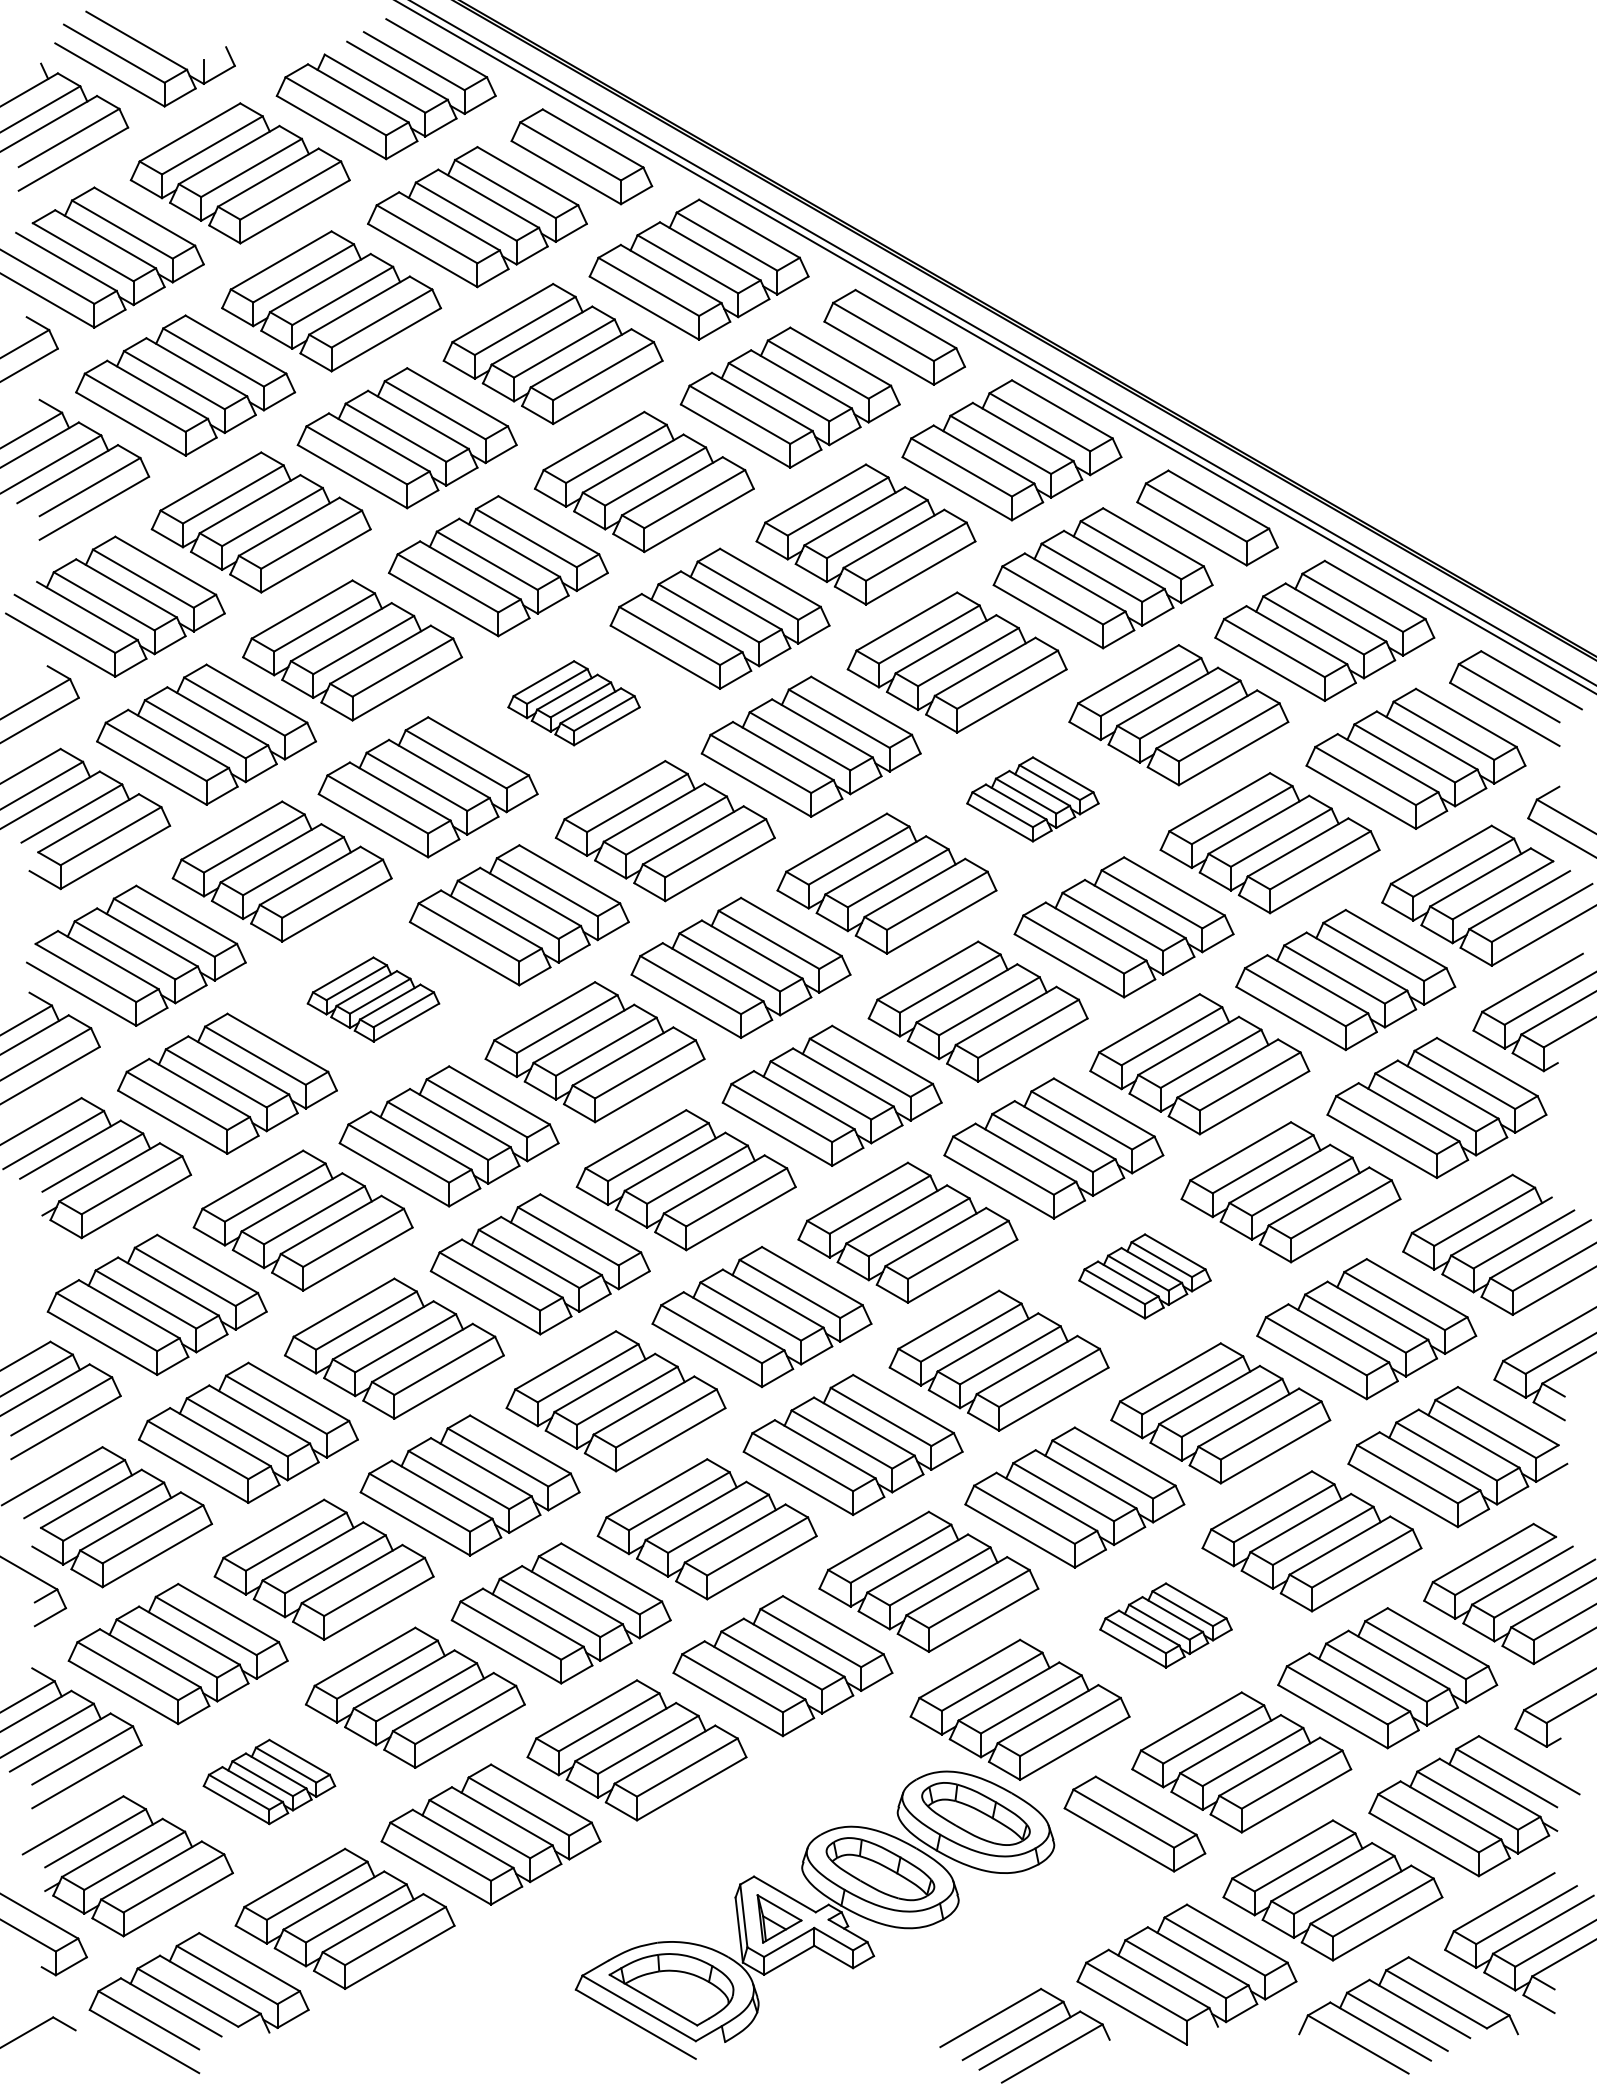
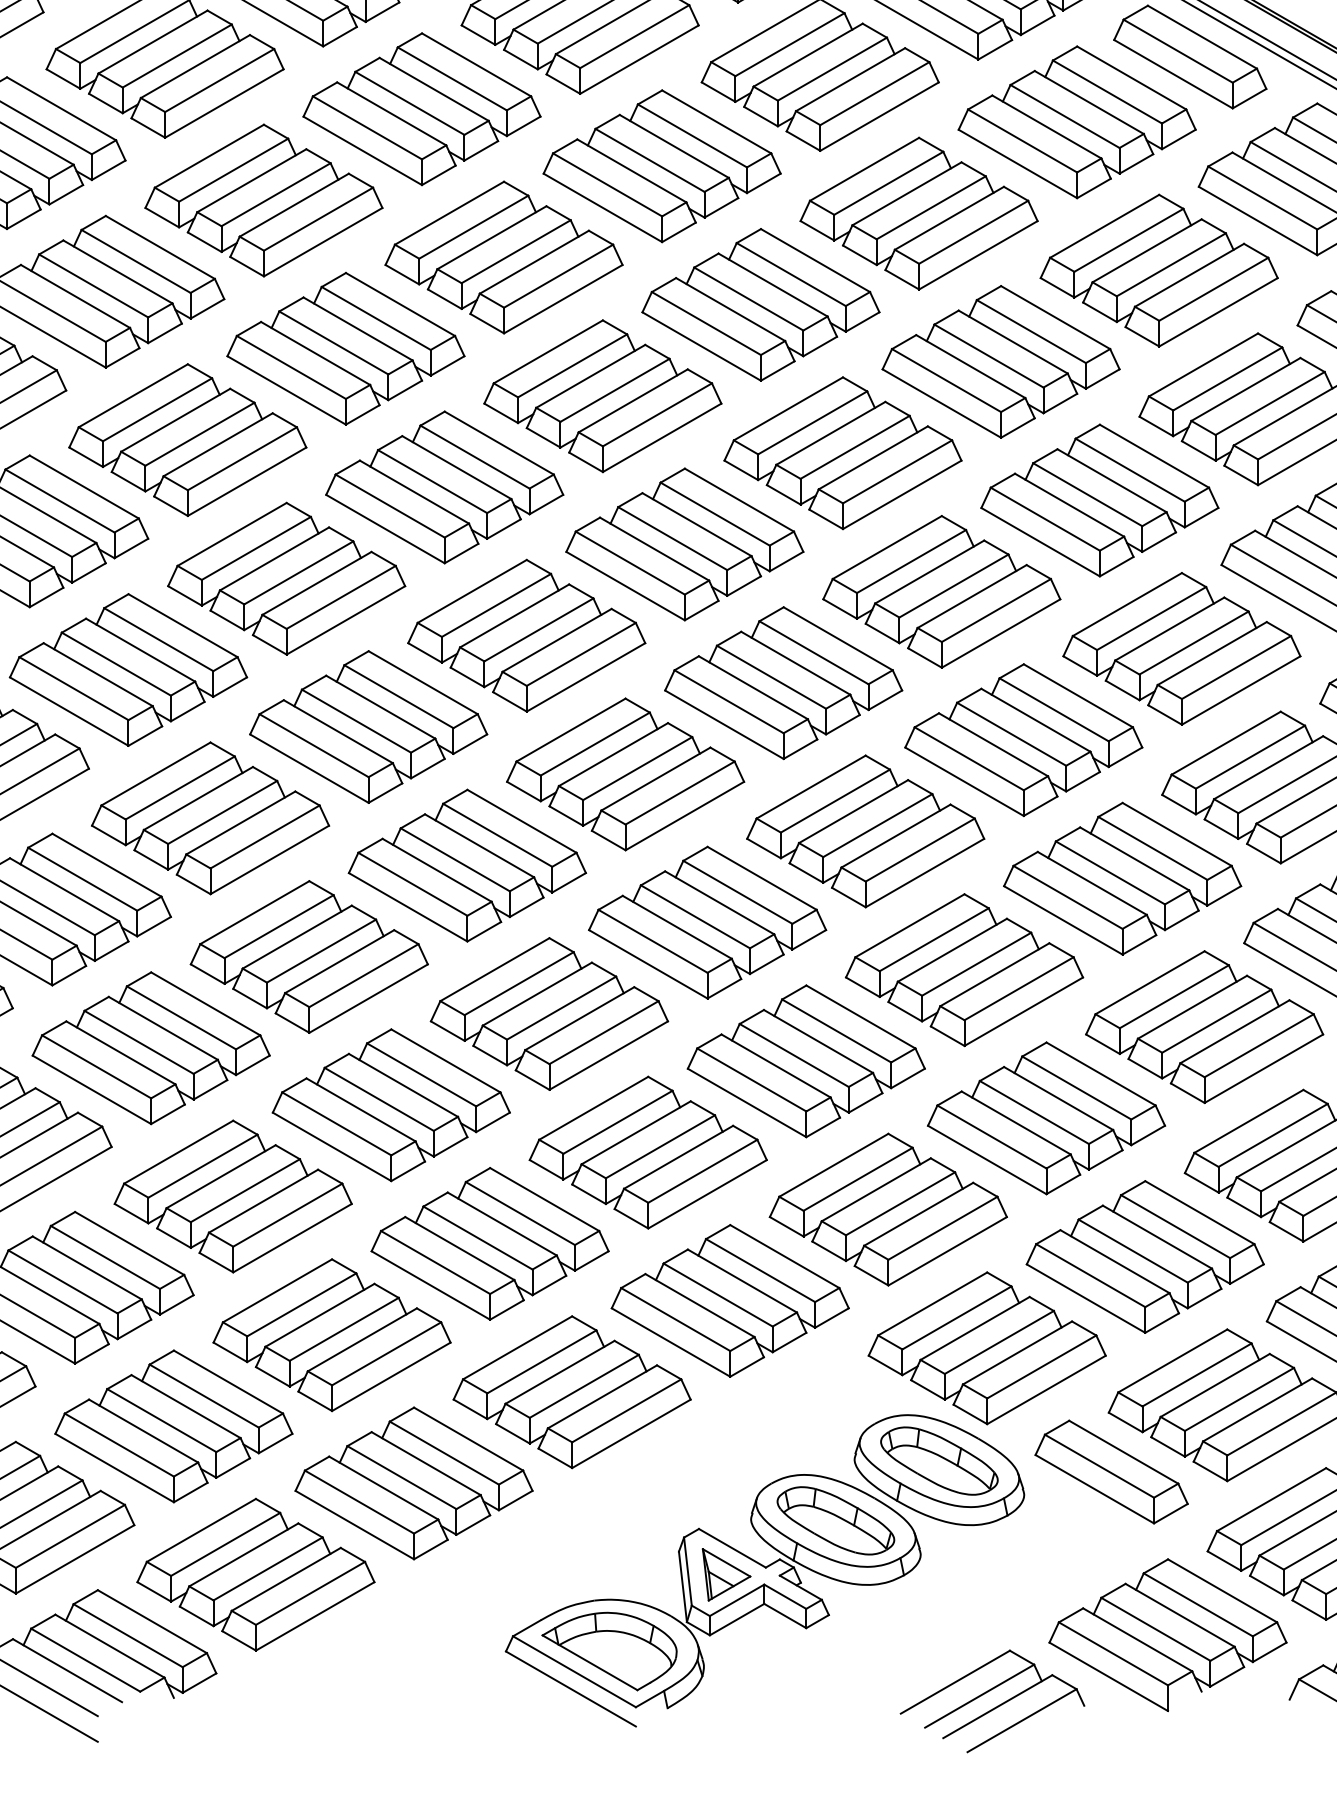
part: (573, 703) -> (503, 258), size x1.67
part: (1032, 799) -> (1000, 362), size x1.67
part: (373, 999) -> (286, 578), size x1.67
part: (1144, 1276) -> (1121, 878), size x1.67
part: (1165, 1625) -> (1144, 1256), size x1.67
part: (269, 1781) -> (174, 1425), size x1.67

